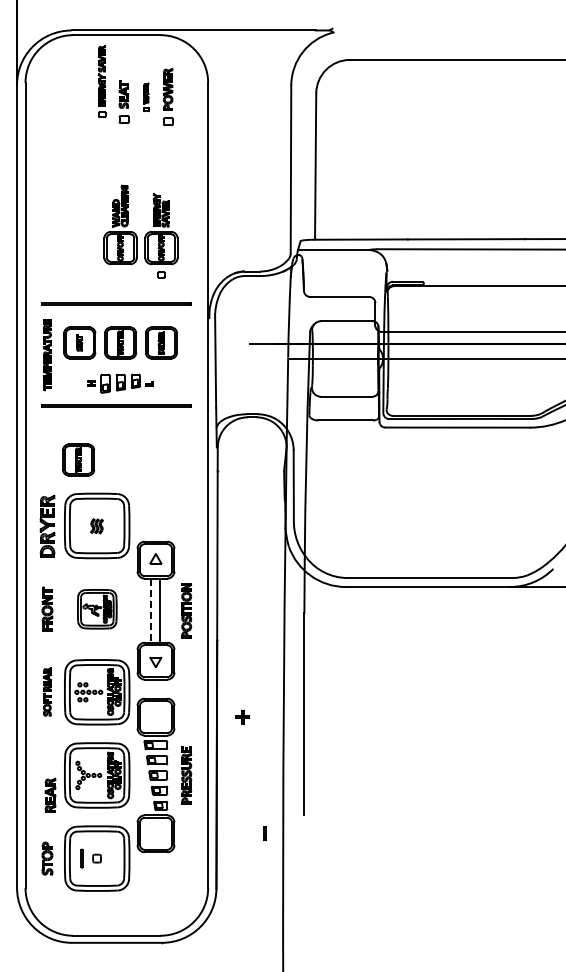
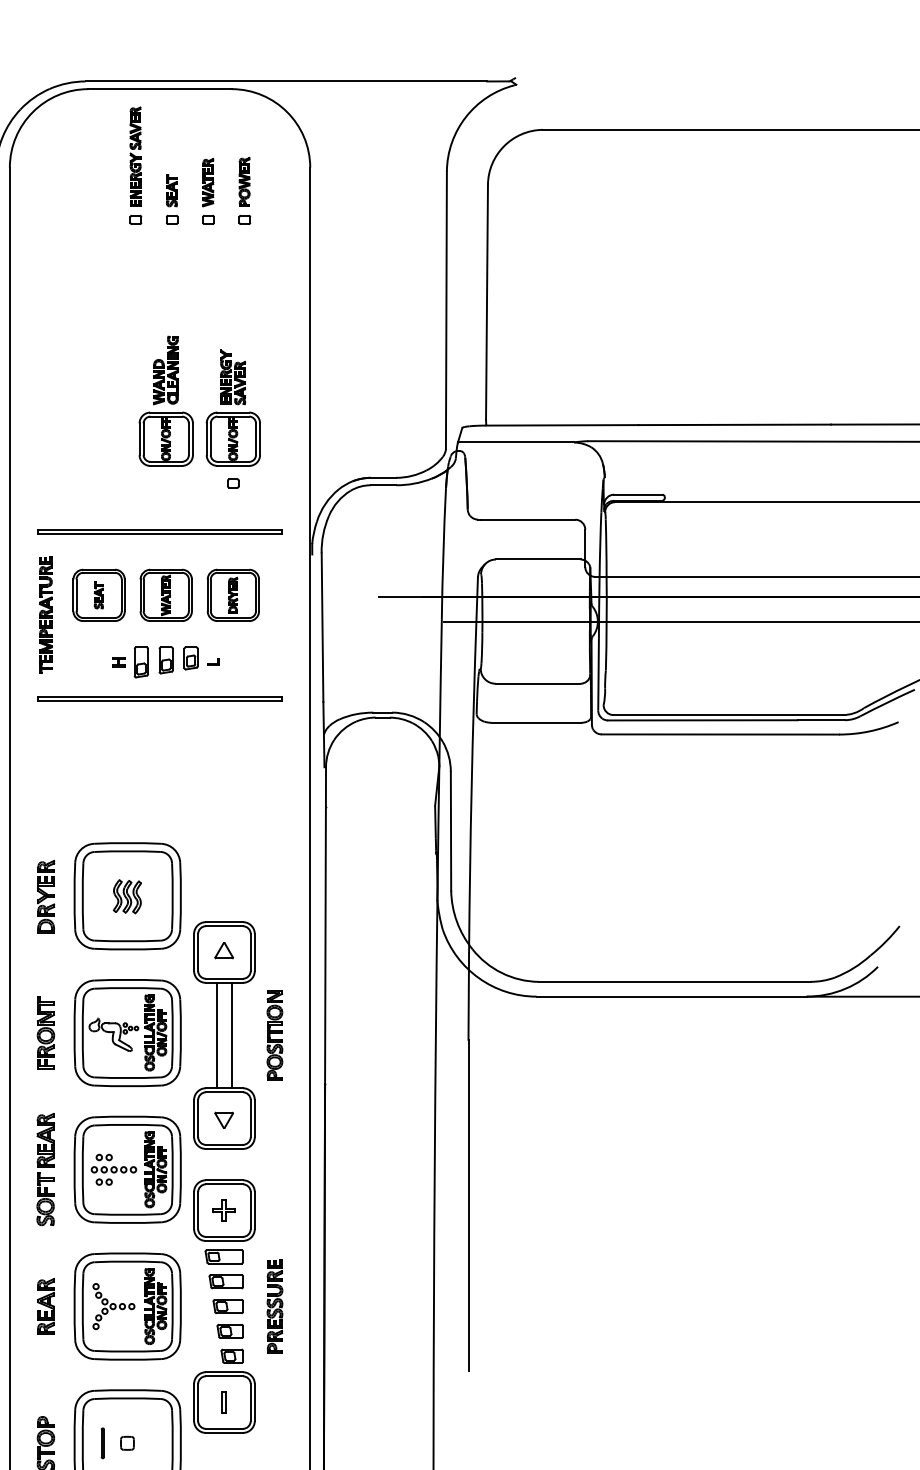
part: (168, 96) -> (244, 190), size x0.71
part: (146, 97) -> (208, 191), size x1.43
part: (124, 102) -> (172, 199), size x0.71
part: (78, 459) -> (96, 786), removed
part: (47, 525) -> (46, 895), size x0.71
part: (96, 526) -> (126, 897), size x1.43
part: (97, 609) -> (128, 1033), size x1.67
line: (151, 610) -> (217, 1035), dashed -> solid
part: (47, 691) -> (46, 1168), size x1.43
part: (242, 716) -> (223, 1209), moved
part: (50, 794) -> (46, 1304), moved
line: (264, 833) -> (223, 1402), moved

